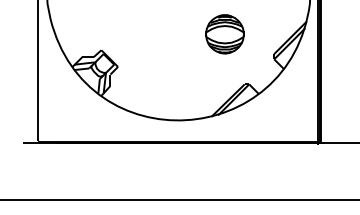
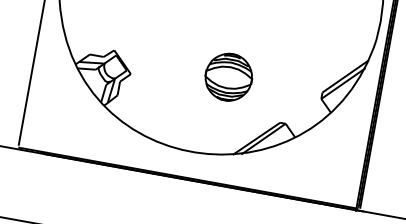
part: (224, 34) -> (228, 77), moved

